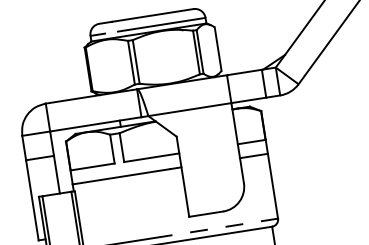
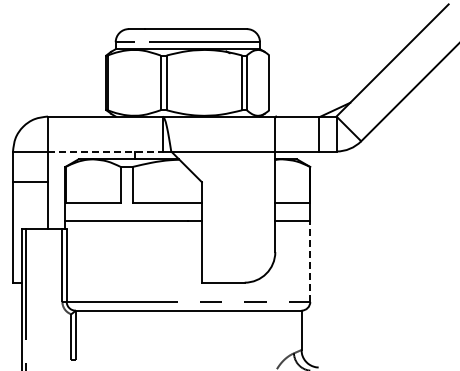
line: (96, 124) -> (105, 151), solid -> dashed
line: (273, 186) -> (310, 261), solid -> dashed

